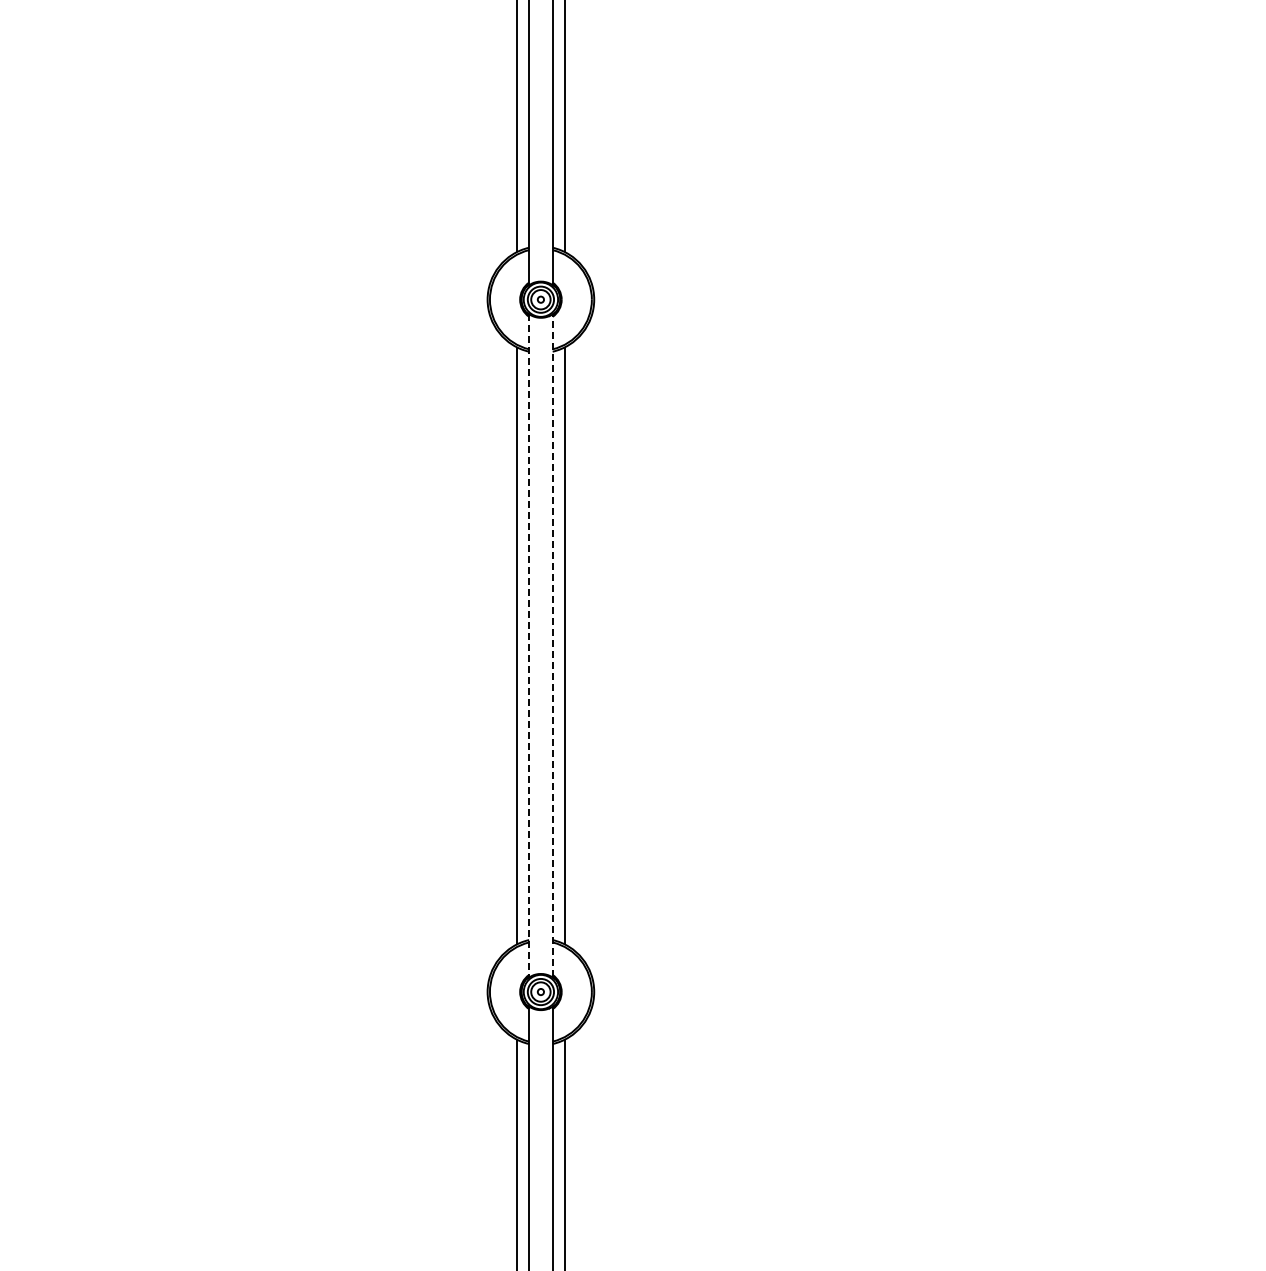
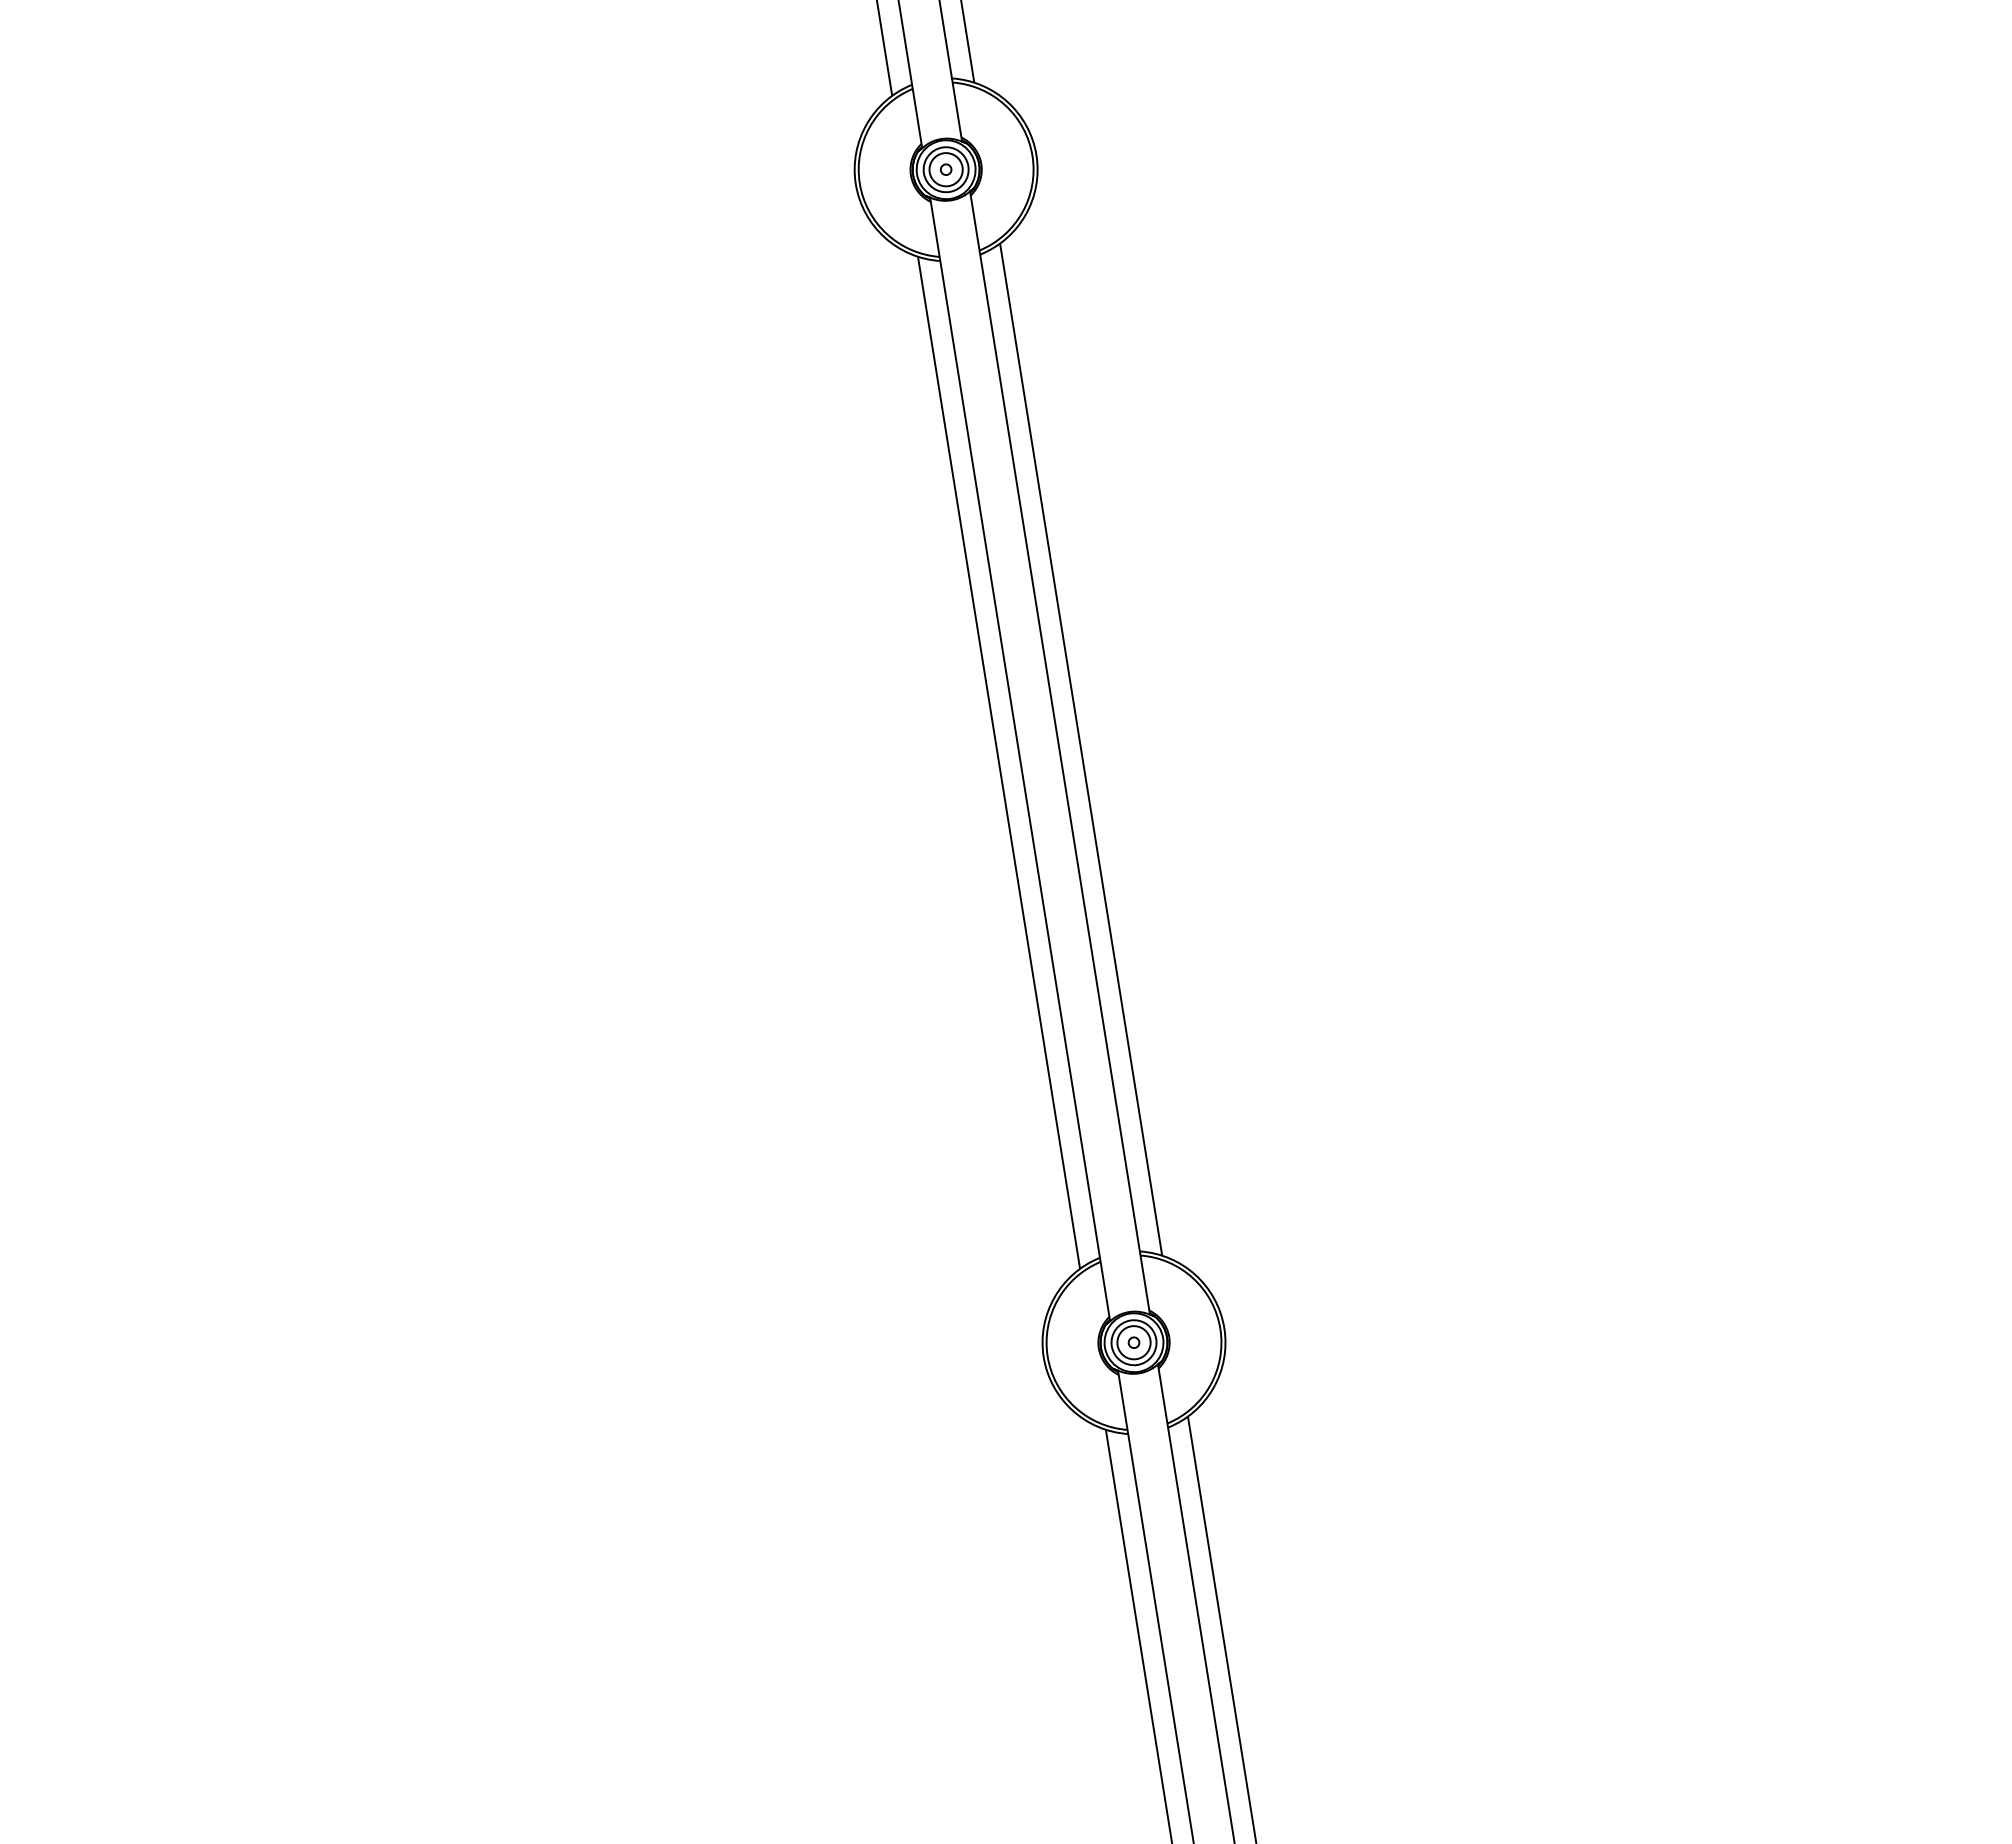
line: (552, 645) -> (1059, 752), dashed -> solid
line: (529, 646) -> (1020, 760), dashed -> solid

